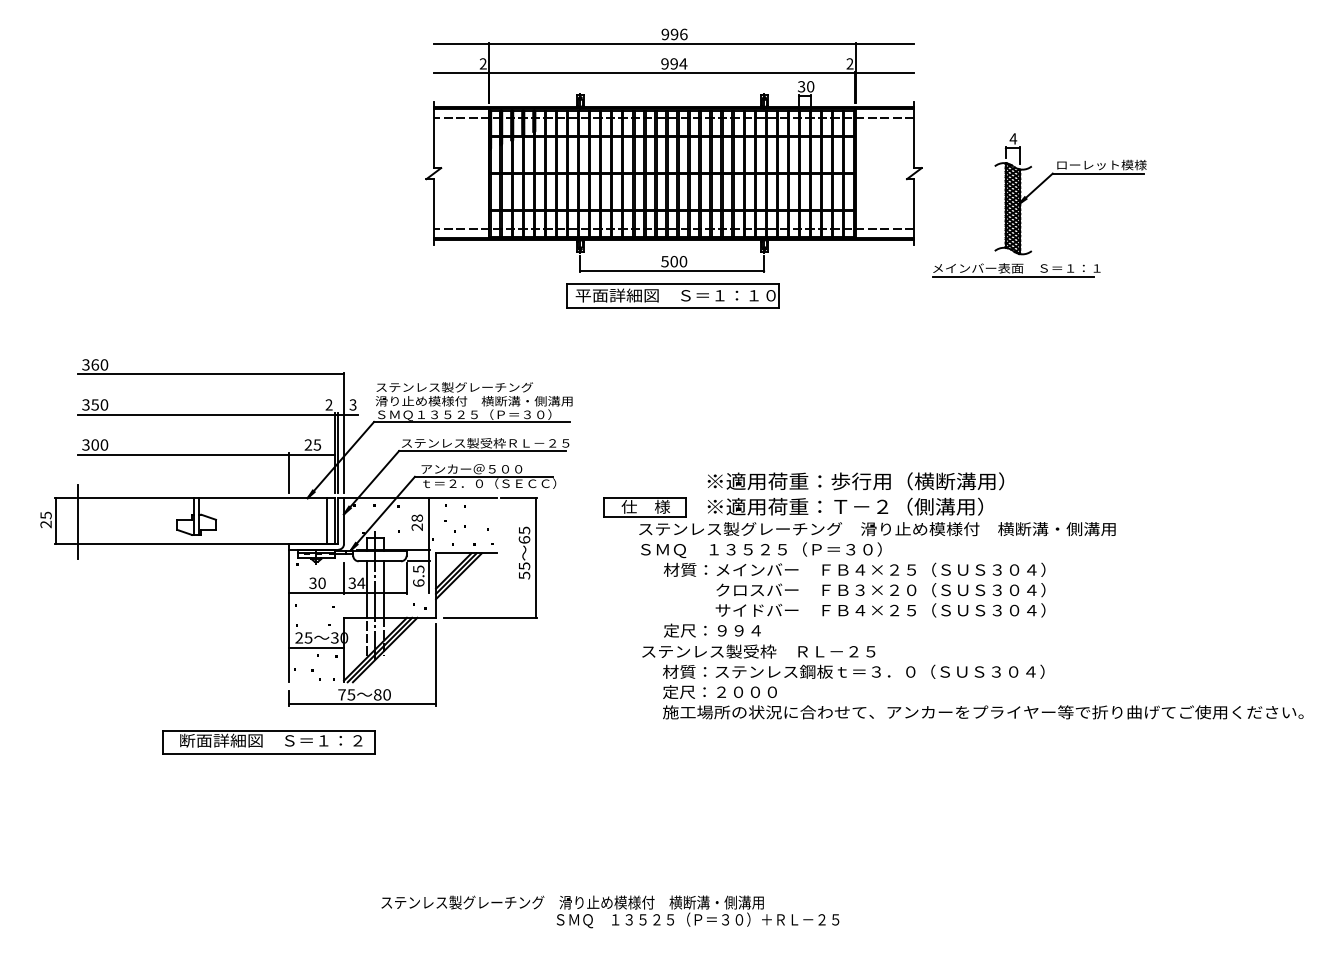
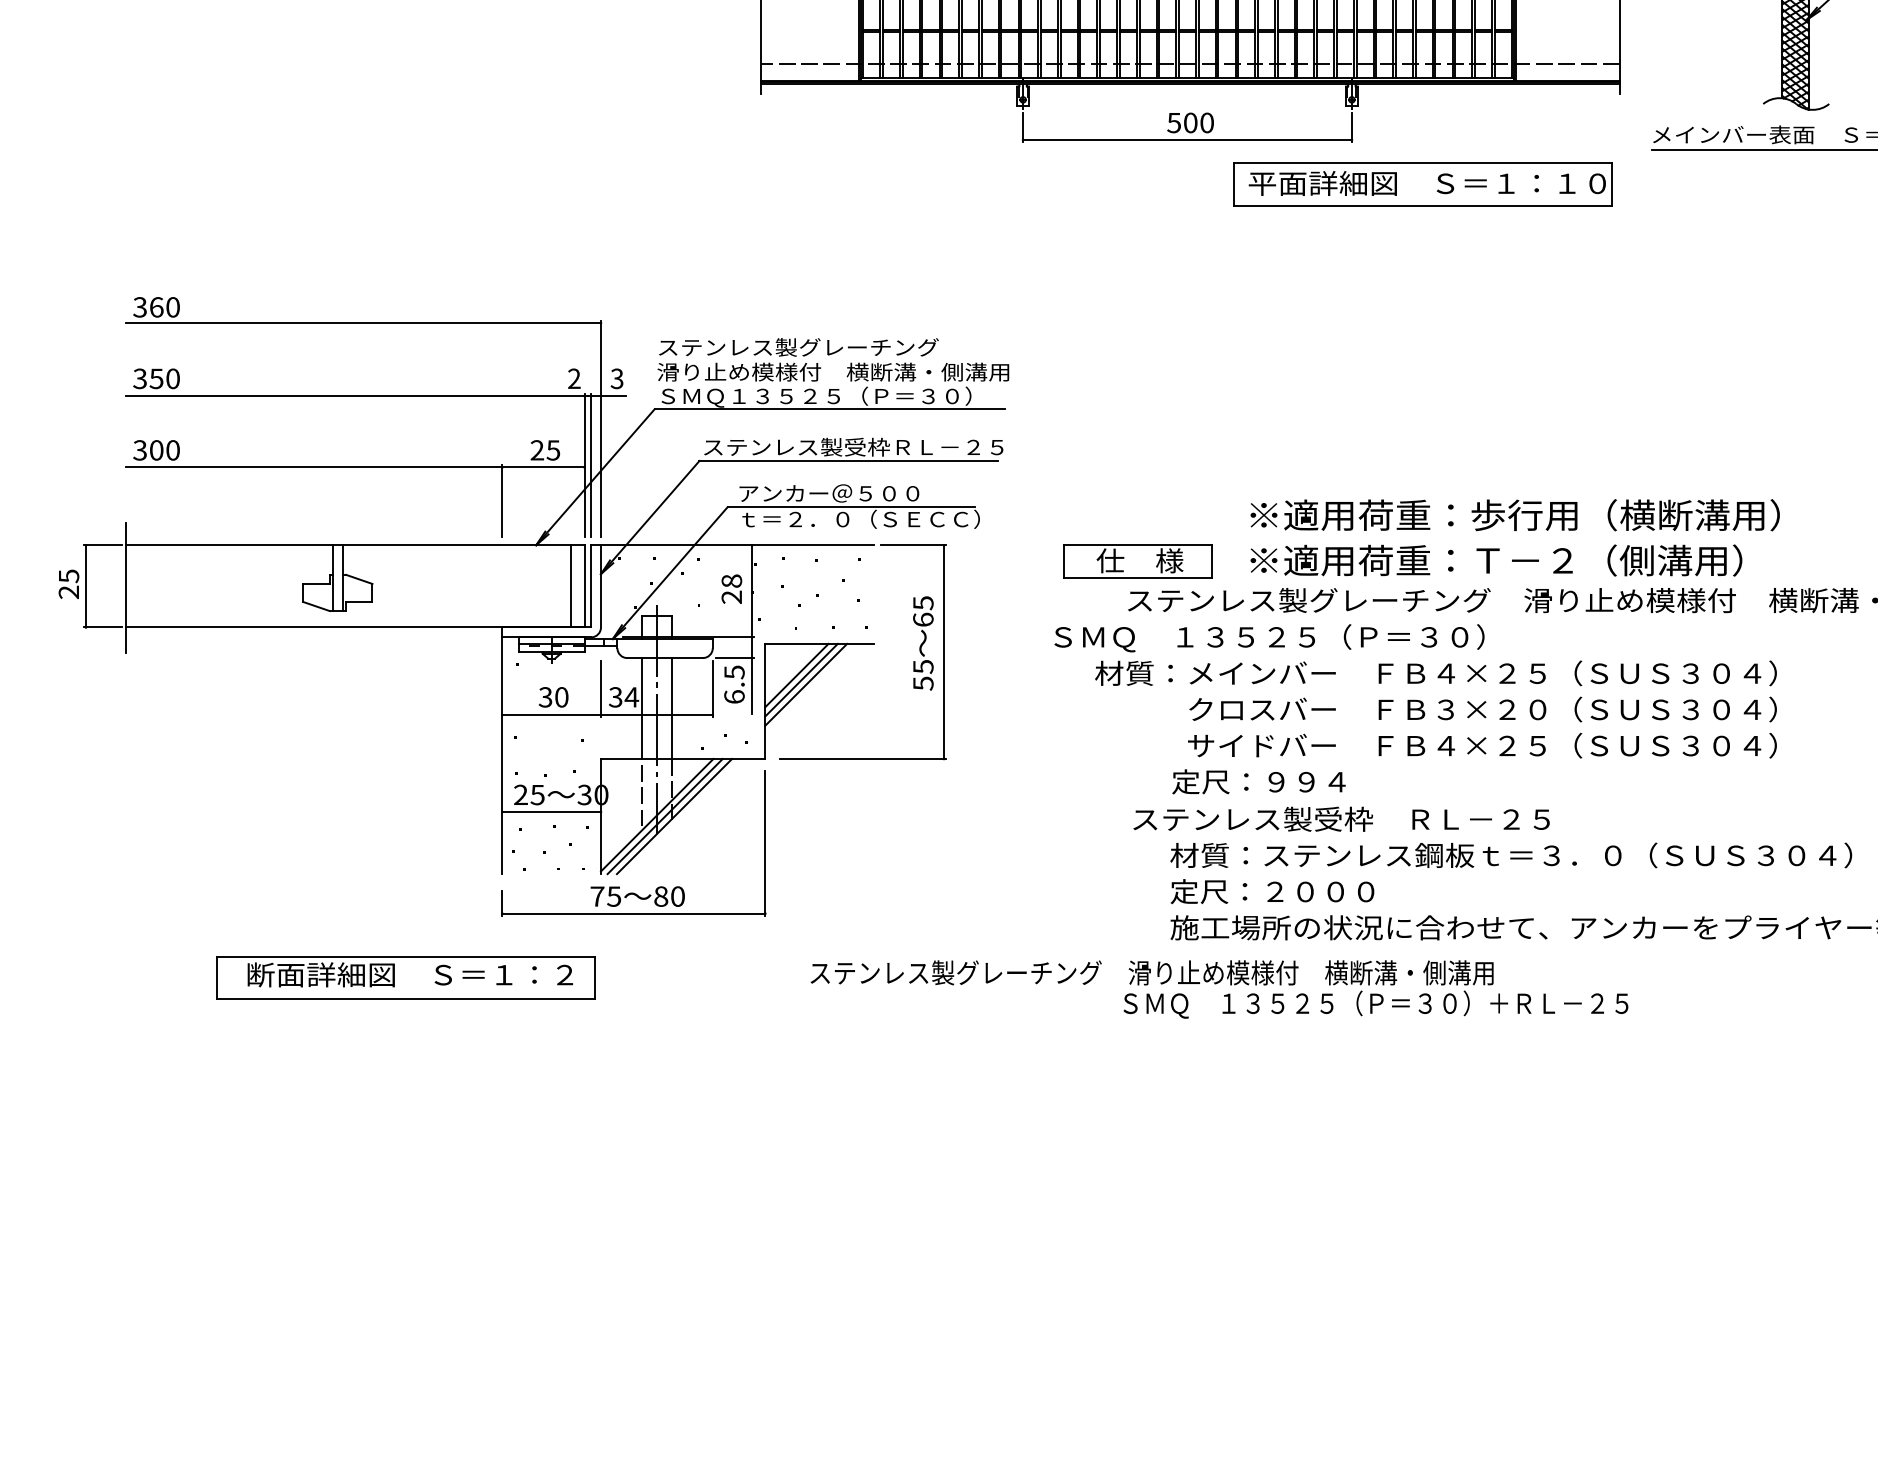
part: (672, 295) -> (1421, 183), moved
text: (843, 579) -> (1416, 690), moved
part: (268, 742) -> (405, 978), moved
text: (610, 911) -> (1219, 988), moved

